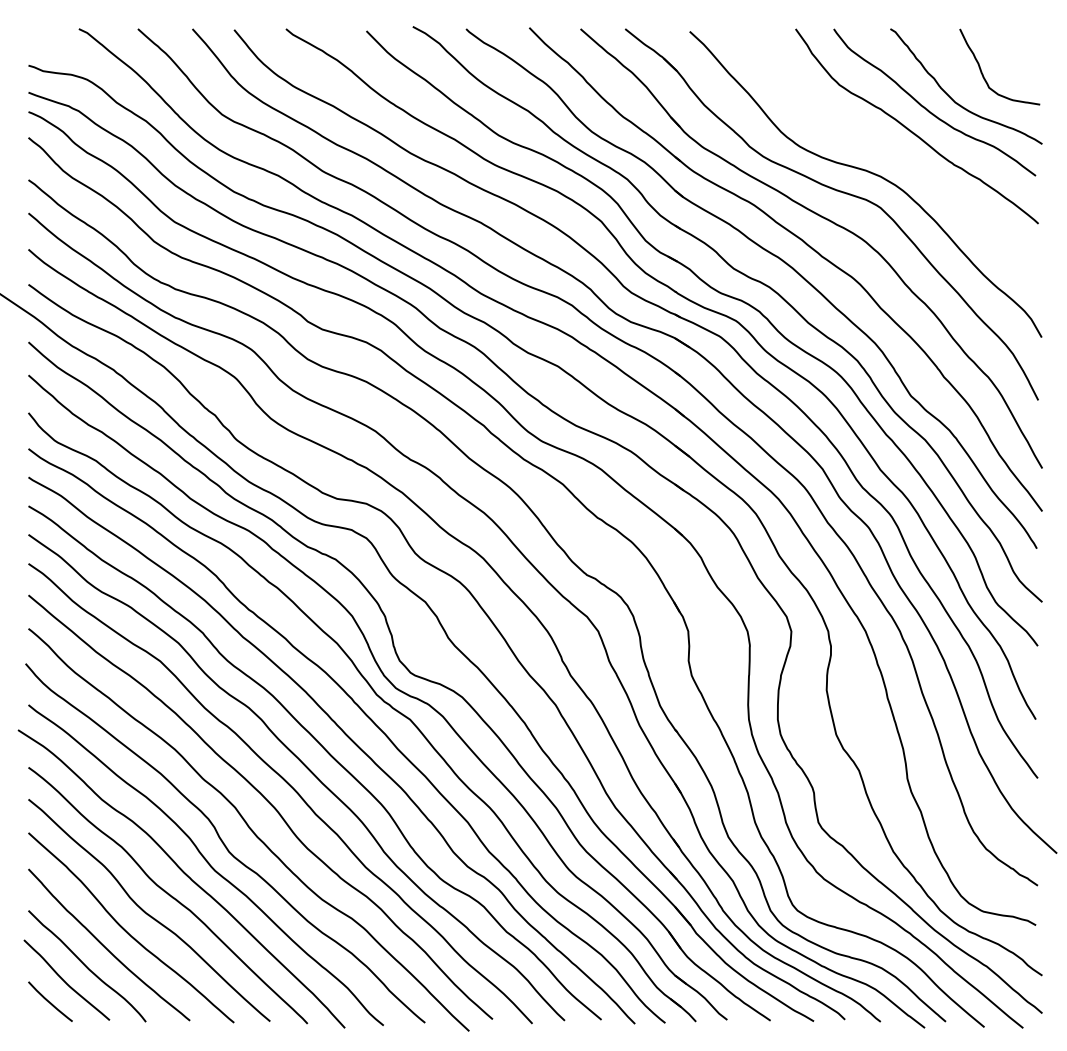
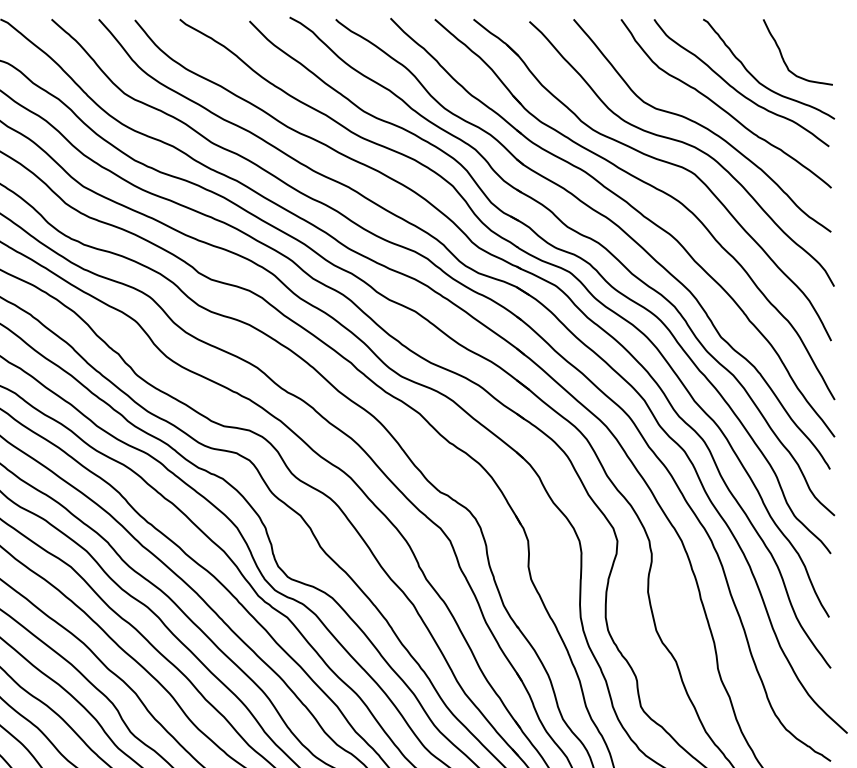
curve: (889, 151) -> (702, 125), added

